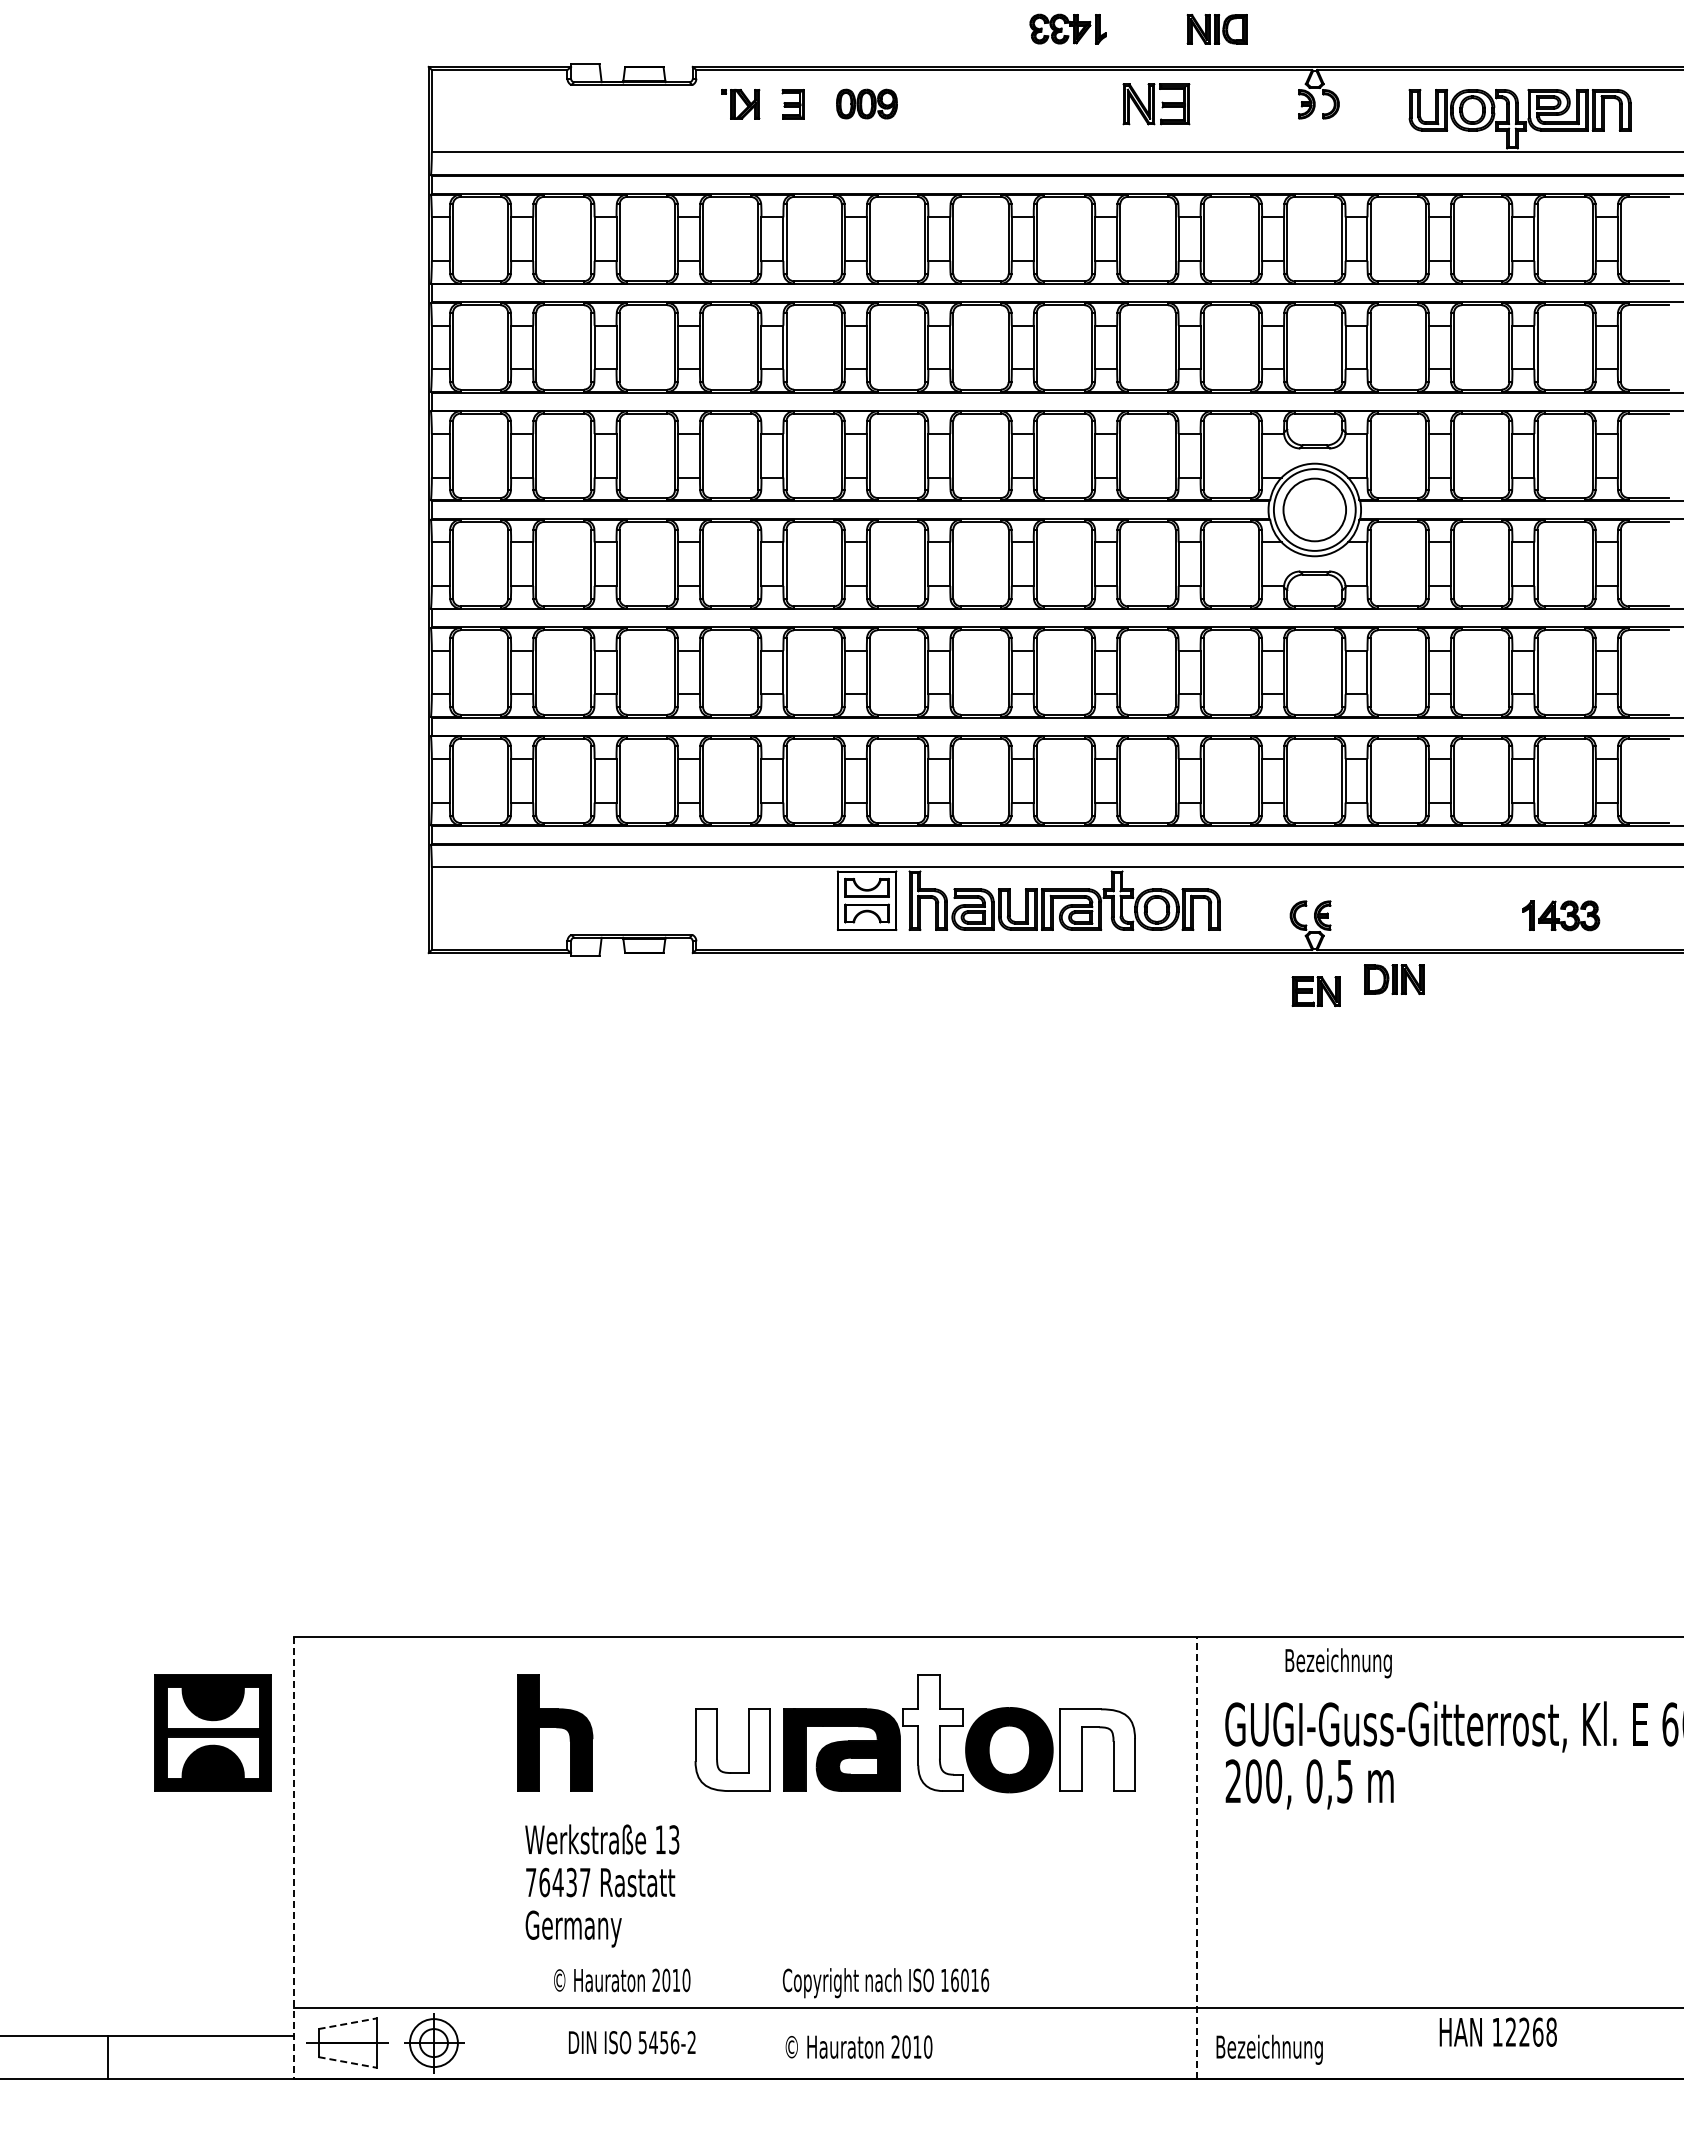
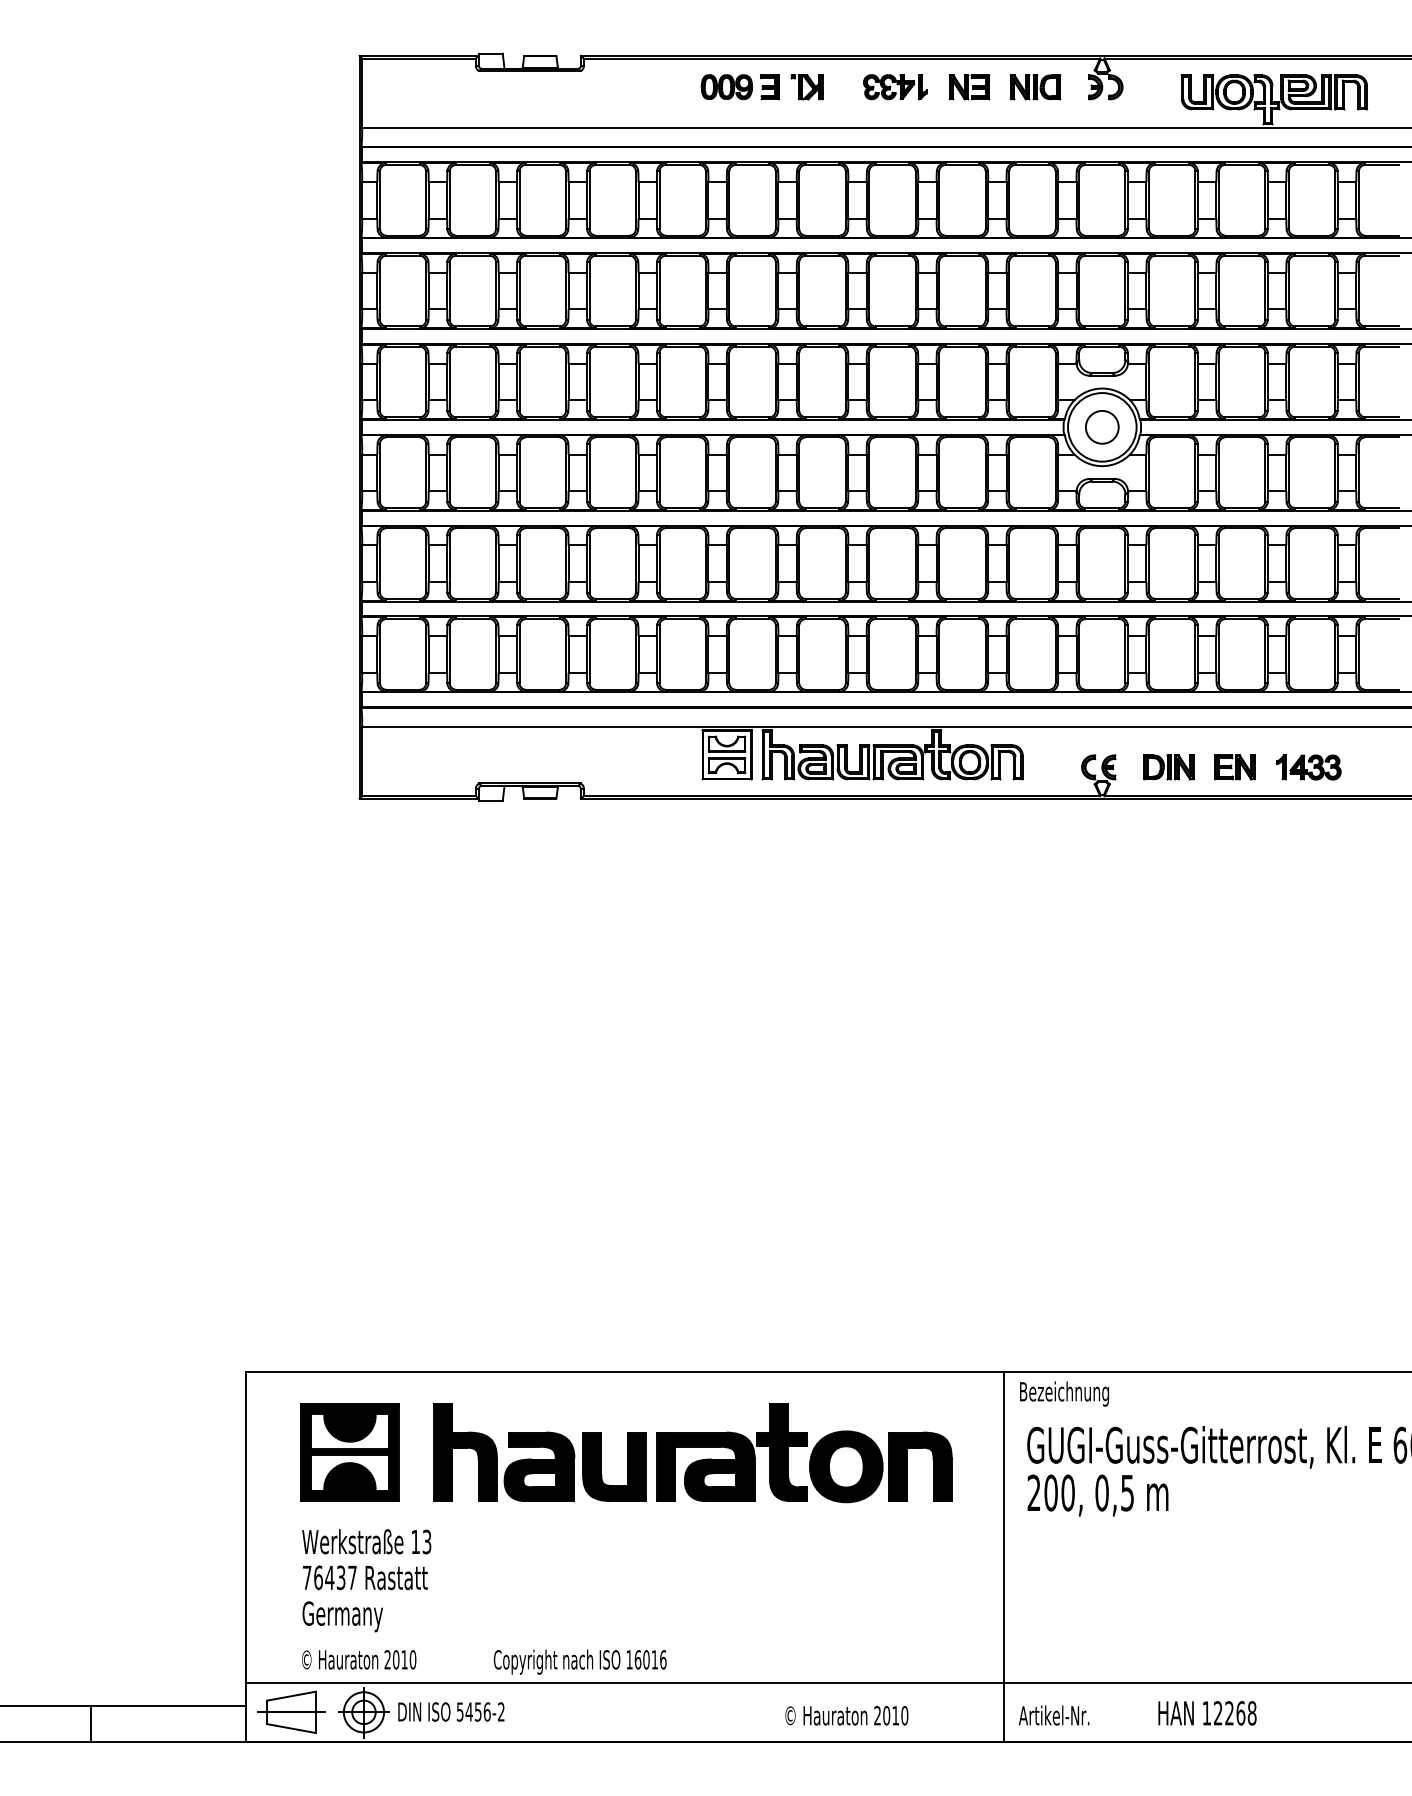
part: (1067, 28) -> (895, 86), moved
part: (1216, 29) -> (1034, 87), moved
part: (740, 104) -> (807, 87), moved
part: (792, 104) -> (769, 87), moved
part: (1156, 104) -> (969, 87), size x0.71
circle: (1314, 509) -> (1102, 426), size x0.62
part: (1394, 979) -> (1169, 767), moved
part: (1315, 991) -> (1234, 767), moved
text: (1338, 1663) -> (1064, 1394), moved
part: (212, 1732) -> (349, 1452), moved
fill: (932, 1732) -> (781, 1452), added
part: (642, 1749) -> (538, 1466), added
fill: (732, 1750) -> (614, 1467), added
fill: (1097, 1750) -> (920, 1467), added
line: (293, 1858) -> (246, 1557), dashed -> solid
line: (1197, 1858) -> (1003, 1557), dashed -> solid
text: (602, 1885) -> (366, 1580), moved
text: (771, 1983) -> (484, 1662), moved
line: (347, 2023) -> (291, 1695), dashed -> solid
text: (1497, 2031) -> (1206, 1712), moved
text: (632, 2042) -> (451, 1711), moved
text: (858, 2046) -> (846, 1715), moved
text: (1268, 2049) -> (1063, 1717), Bezeichnung -> Artikel-Nr.
line: (347, 2062) -> (291, 1728), dashed -> solid

